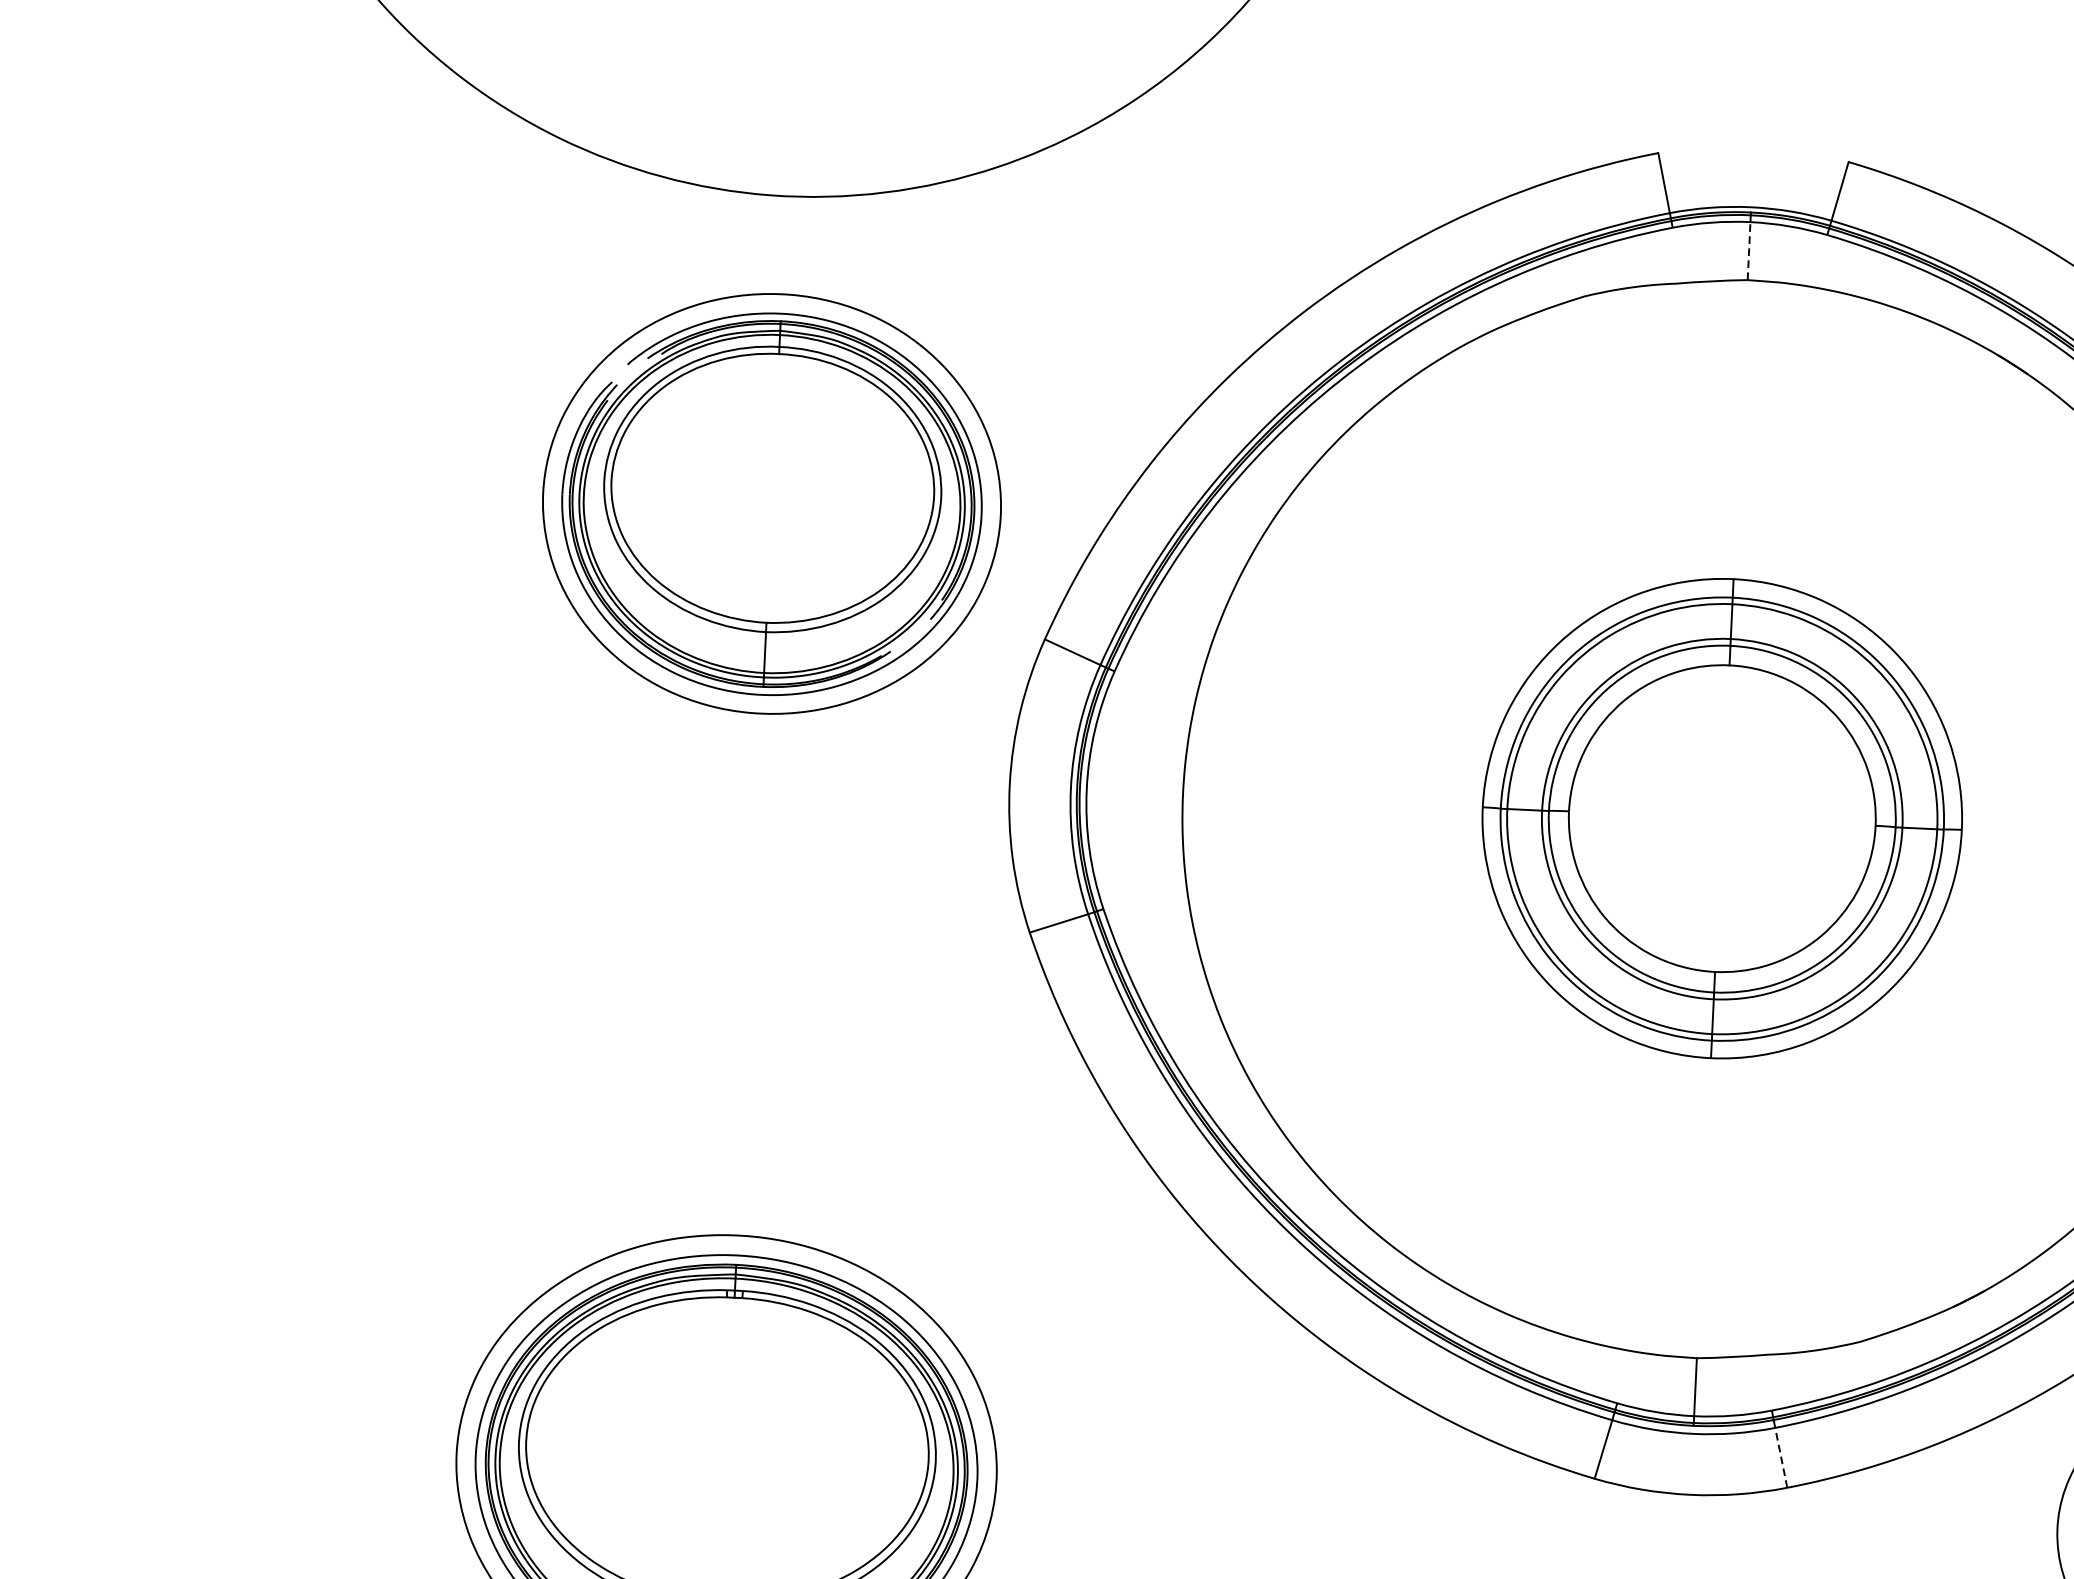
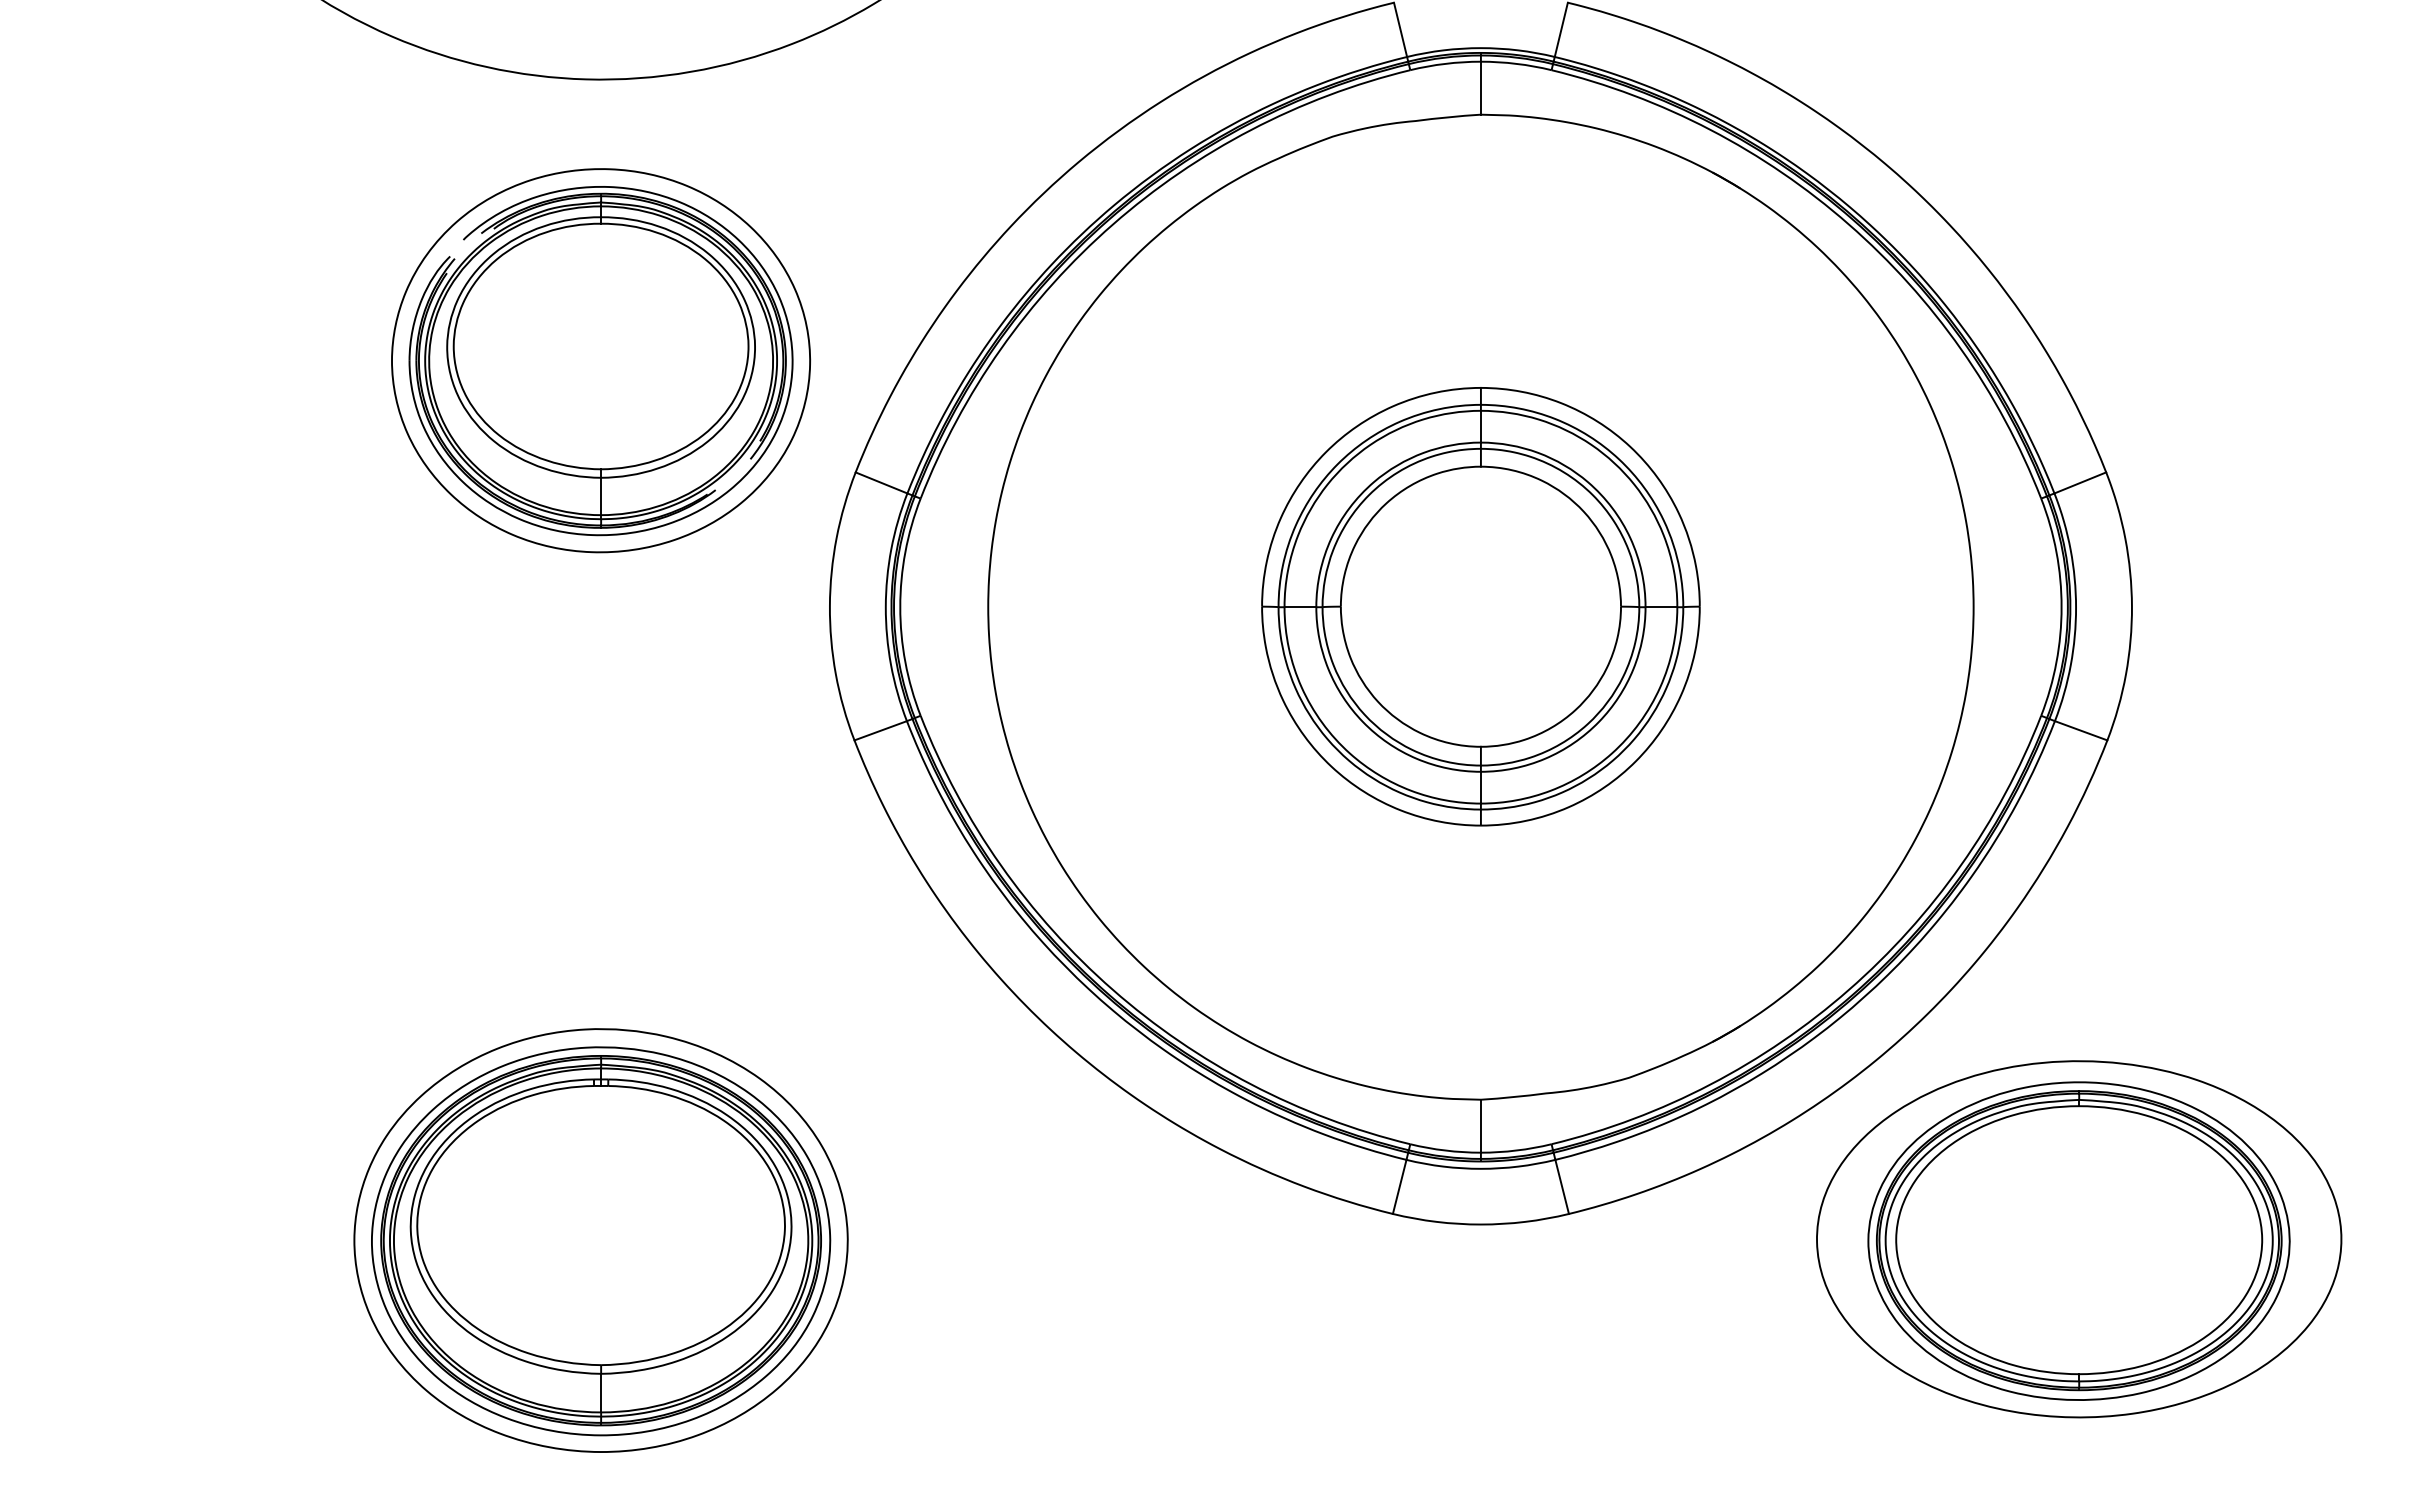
line: (1748, 250) -> (1480, 87), dashed -> solid
line: (1781, 1457) -> (1562, 1186), dashed -> solid

